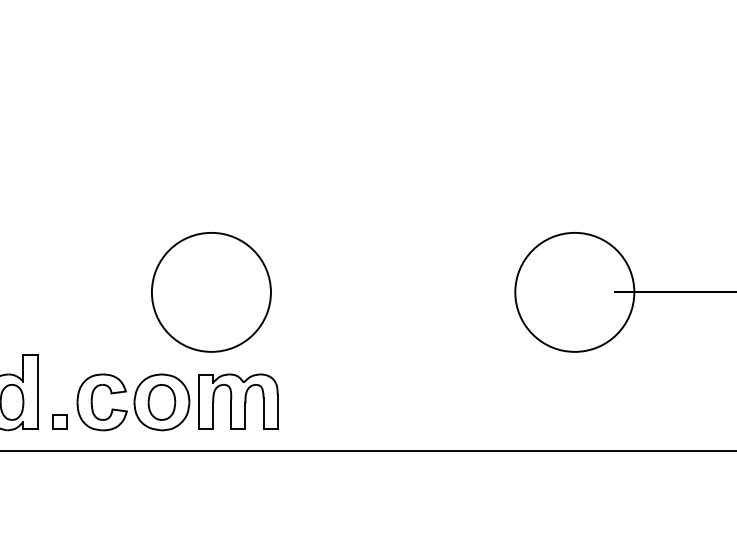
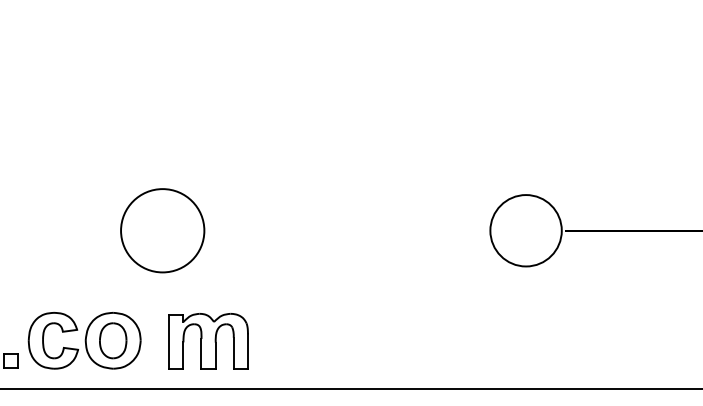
circle: (210, 291) -> (161, 229), size x0.7
circle: (574, 291) -> (525, 229), size x0.6
part: (238, 401) -> (208, 340), moved

